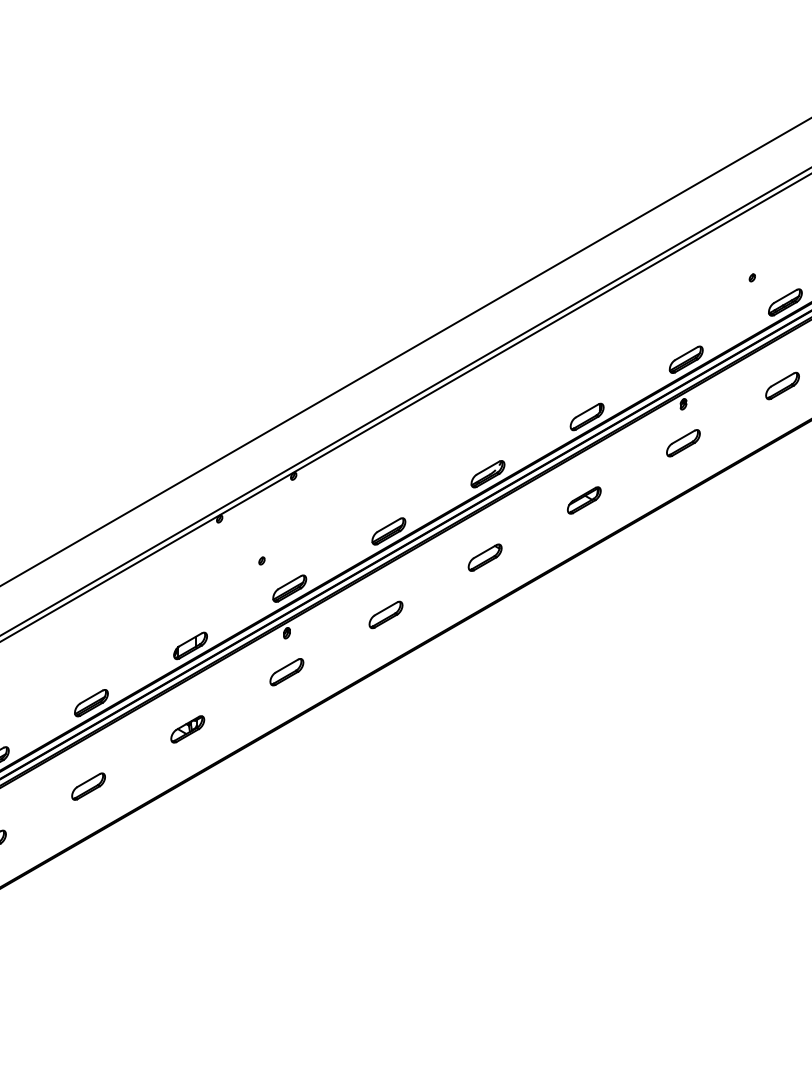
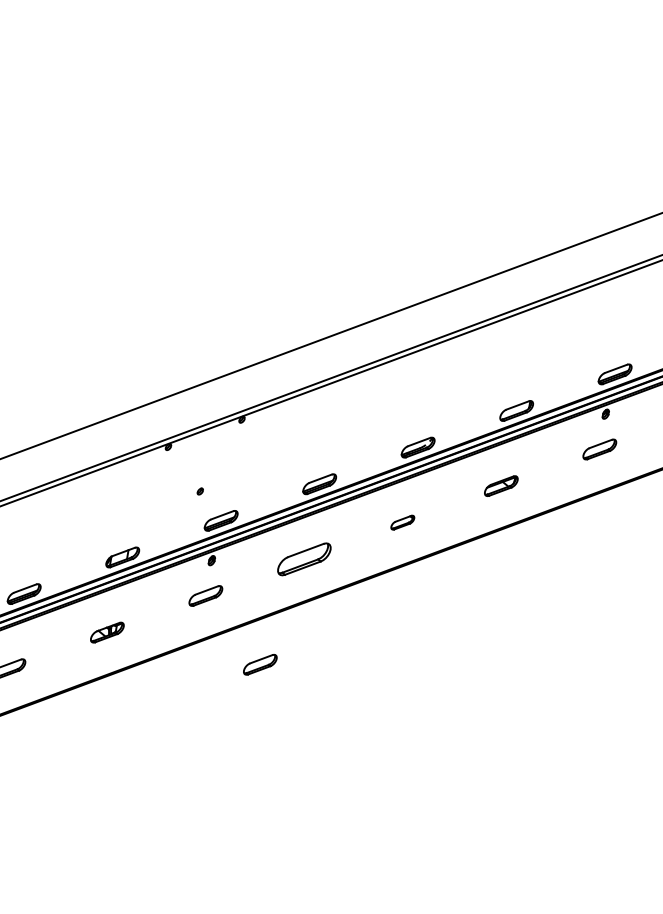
part: (484, 557) -> (402, 522), size x0.7
part: (385, 614) -> (303, 558), size x1.6
part: (357, 736) -> (259, 665), added

